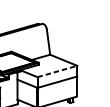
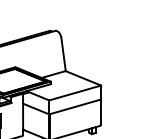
line: (57, 71) -> (75, 93), dashed -> solid

